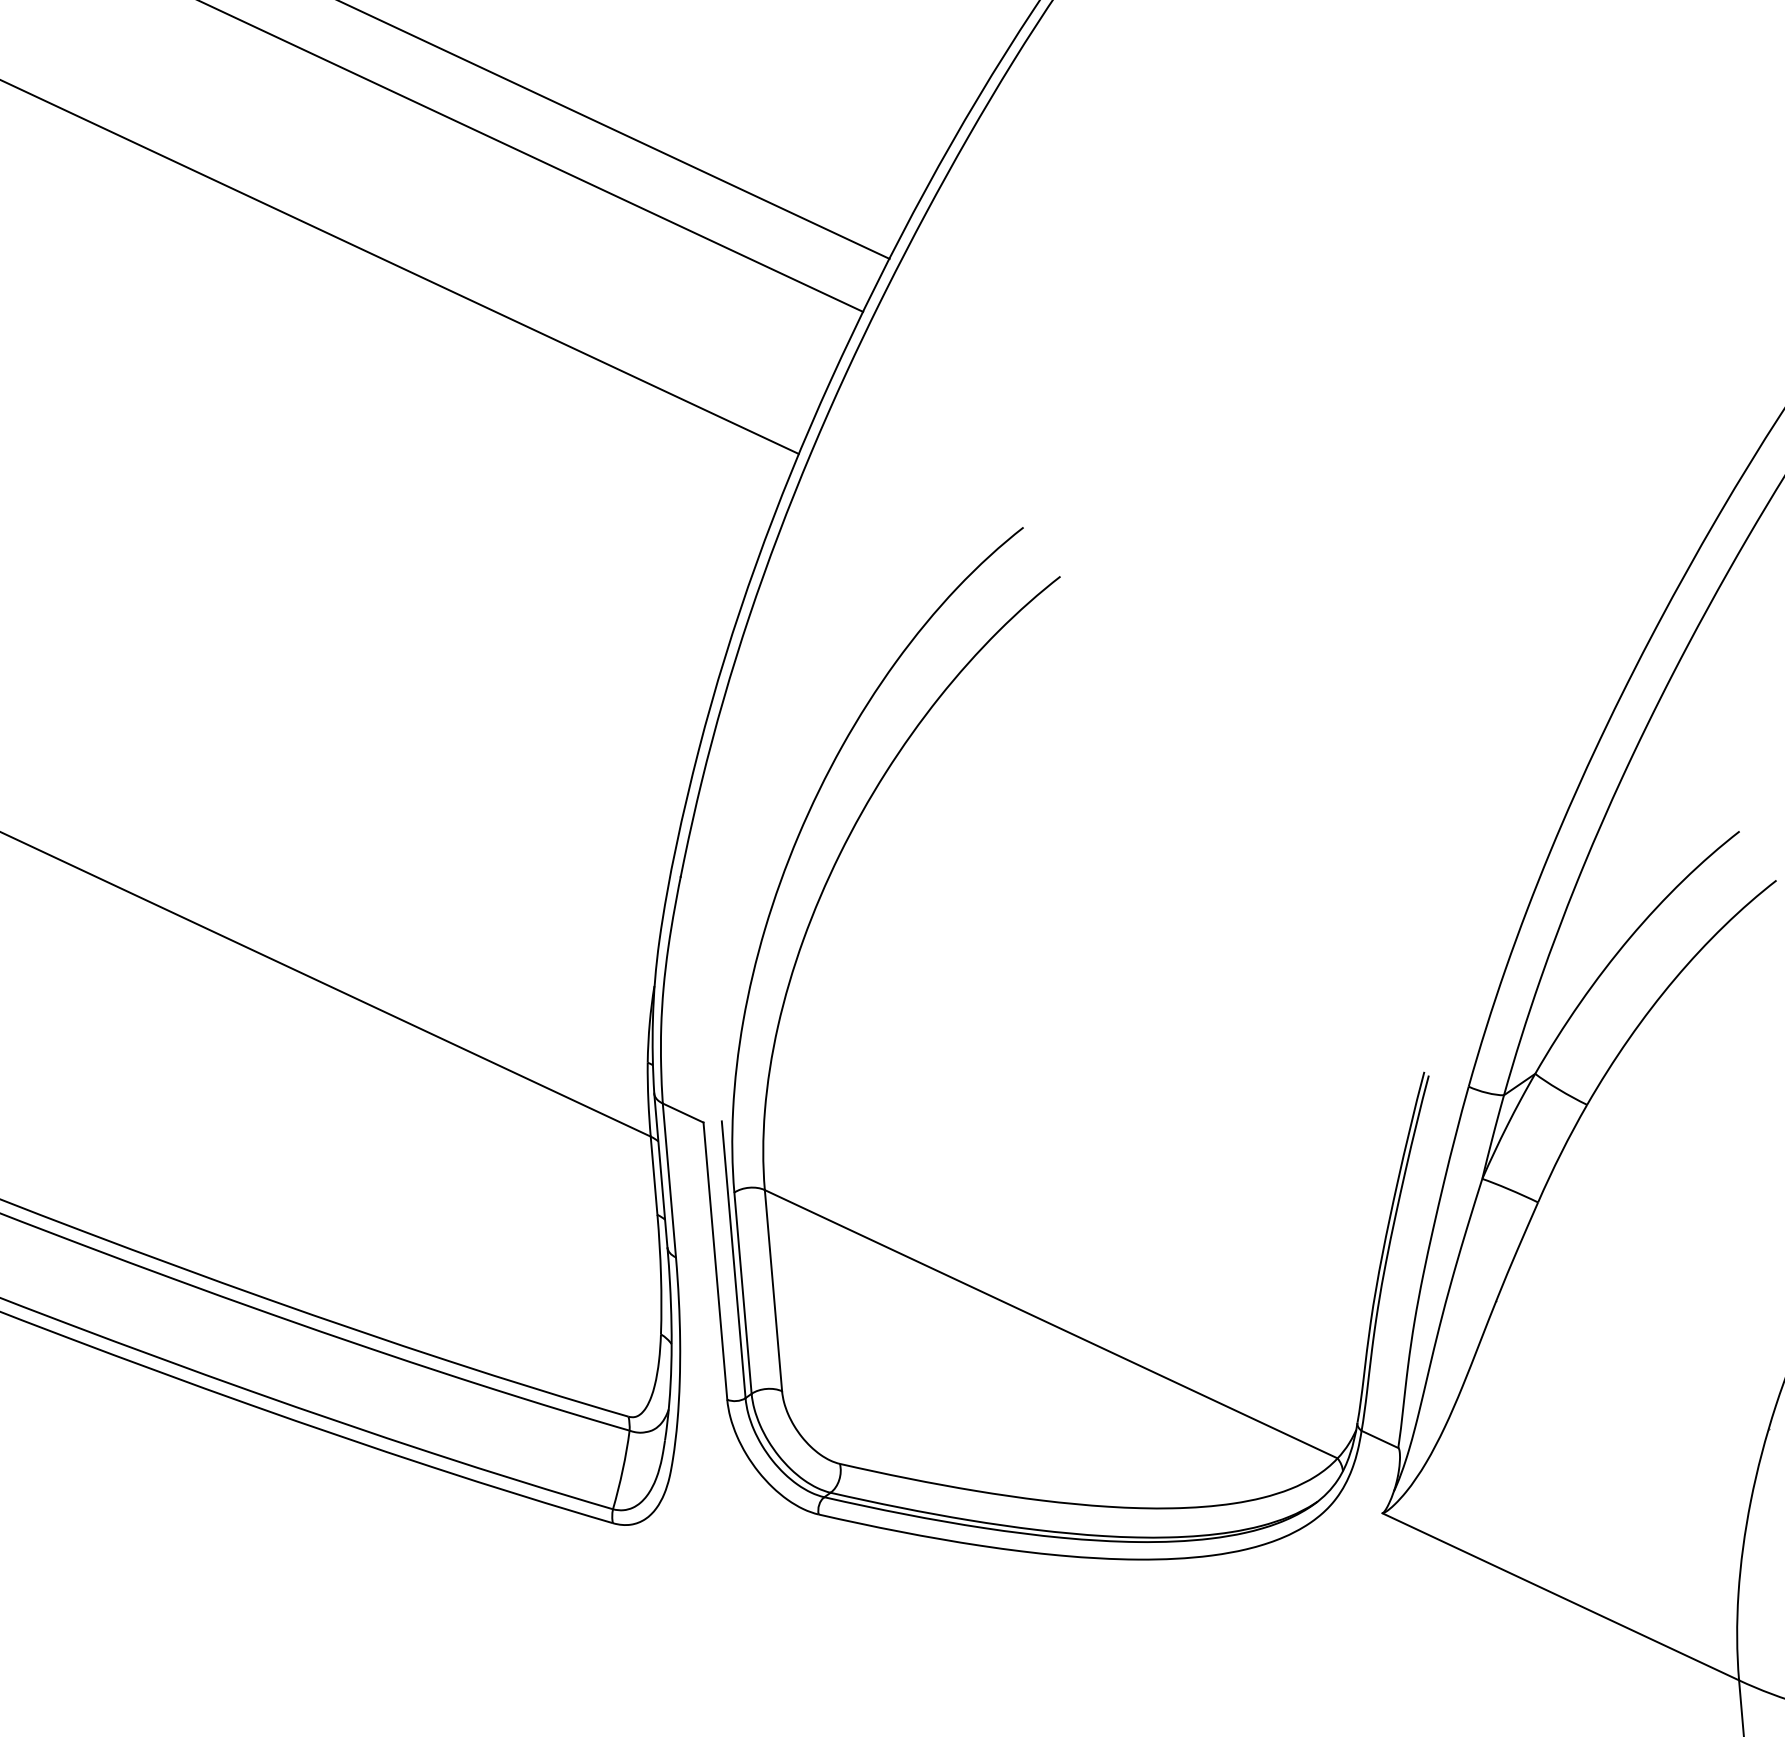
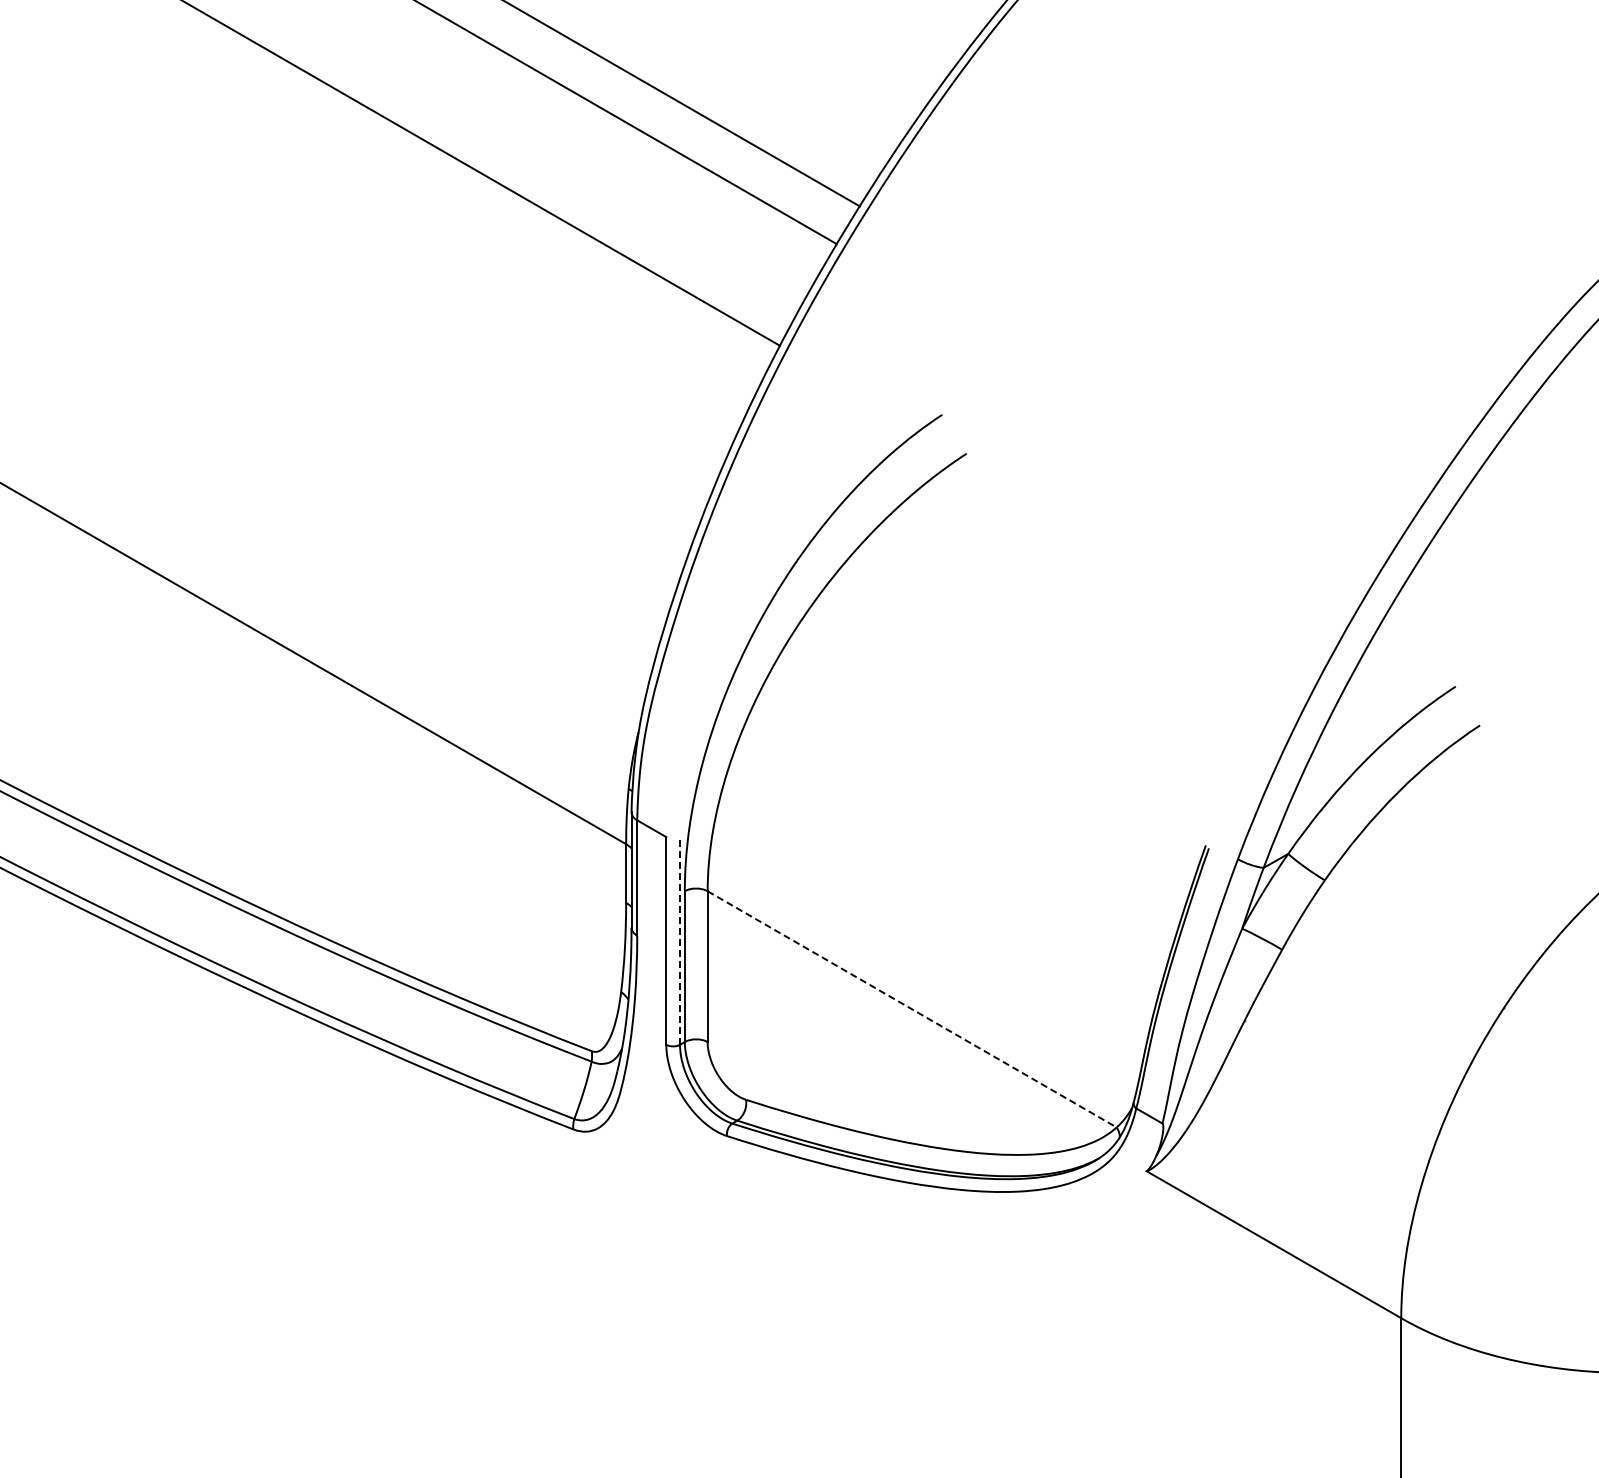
line: (734, 1260) -> (680, 941), solid -> dashed
line: (1051, 1324) -> (912, 1009), solid -> dashed

